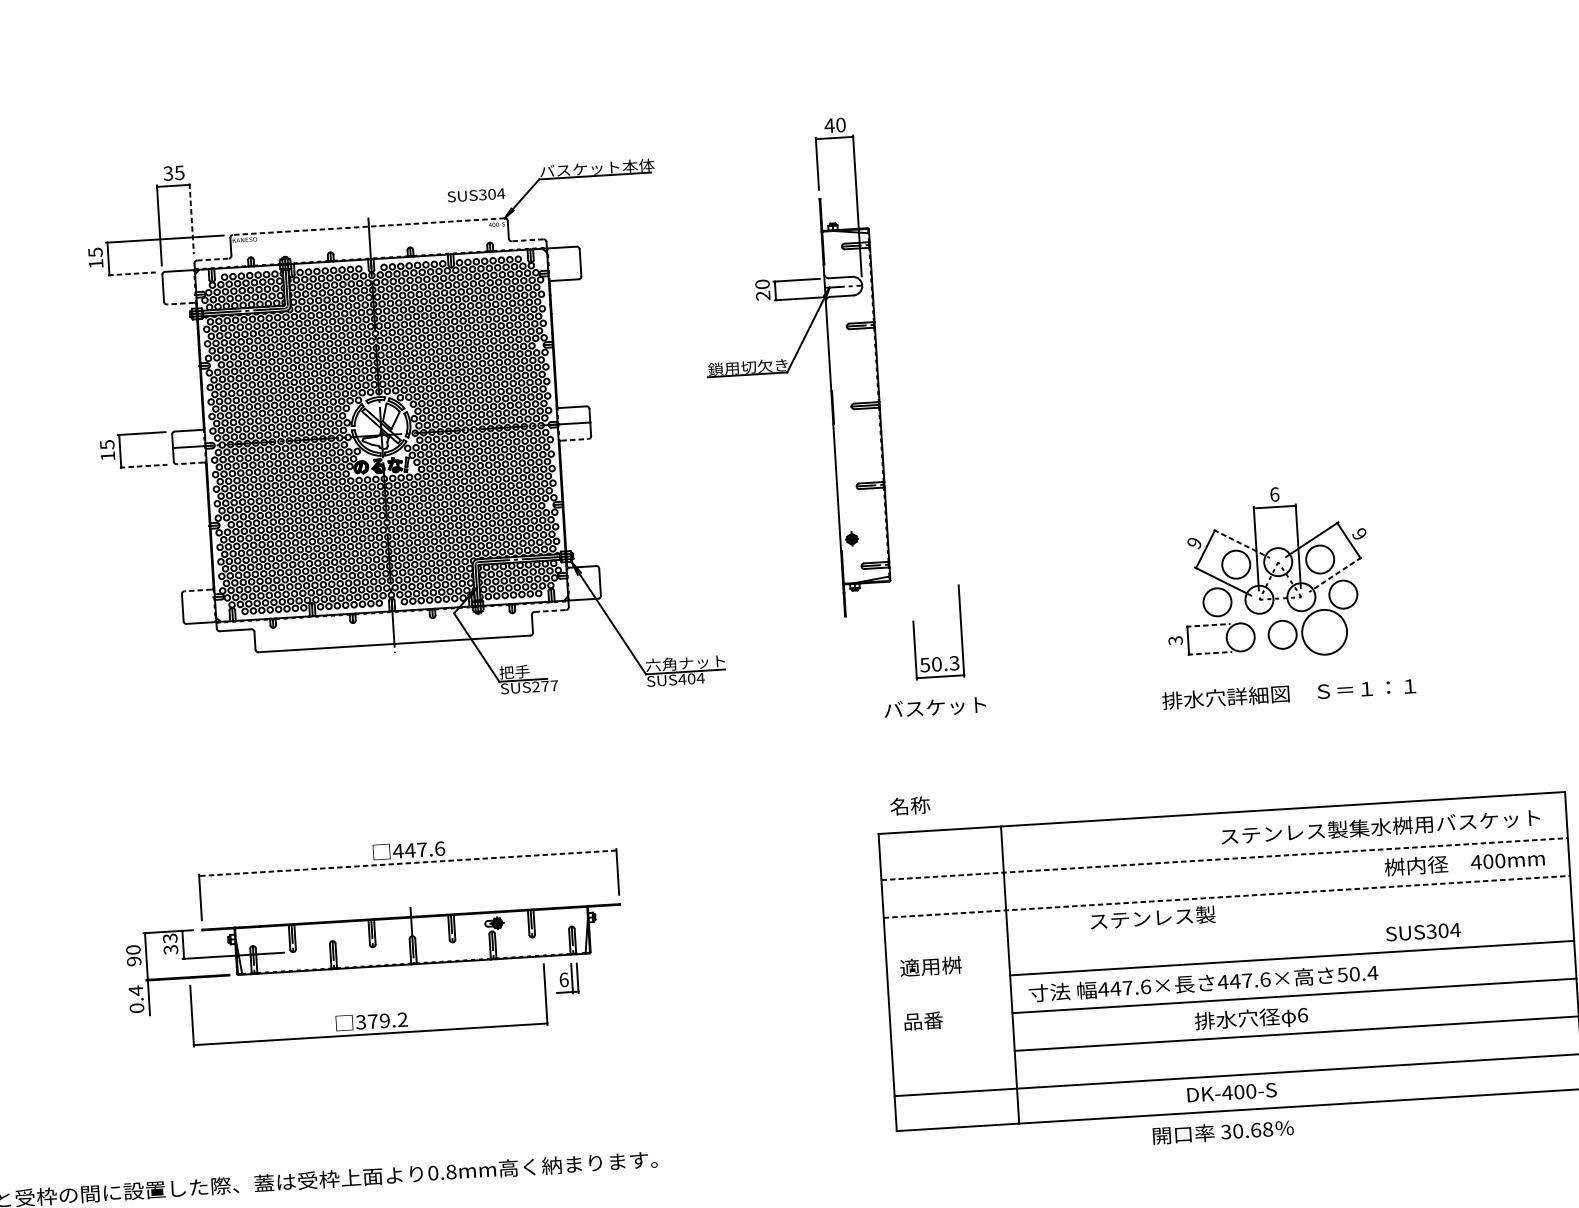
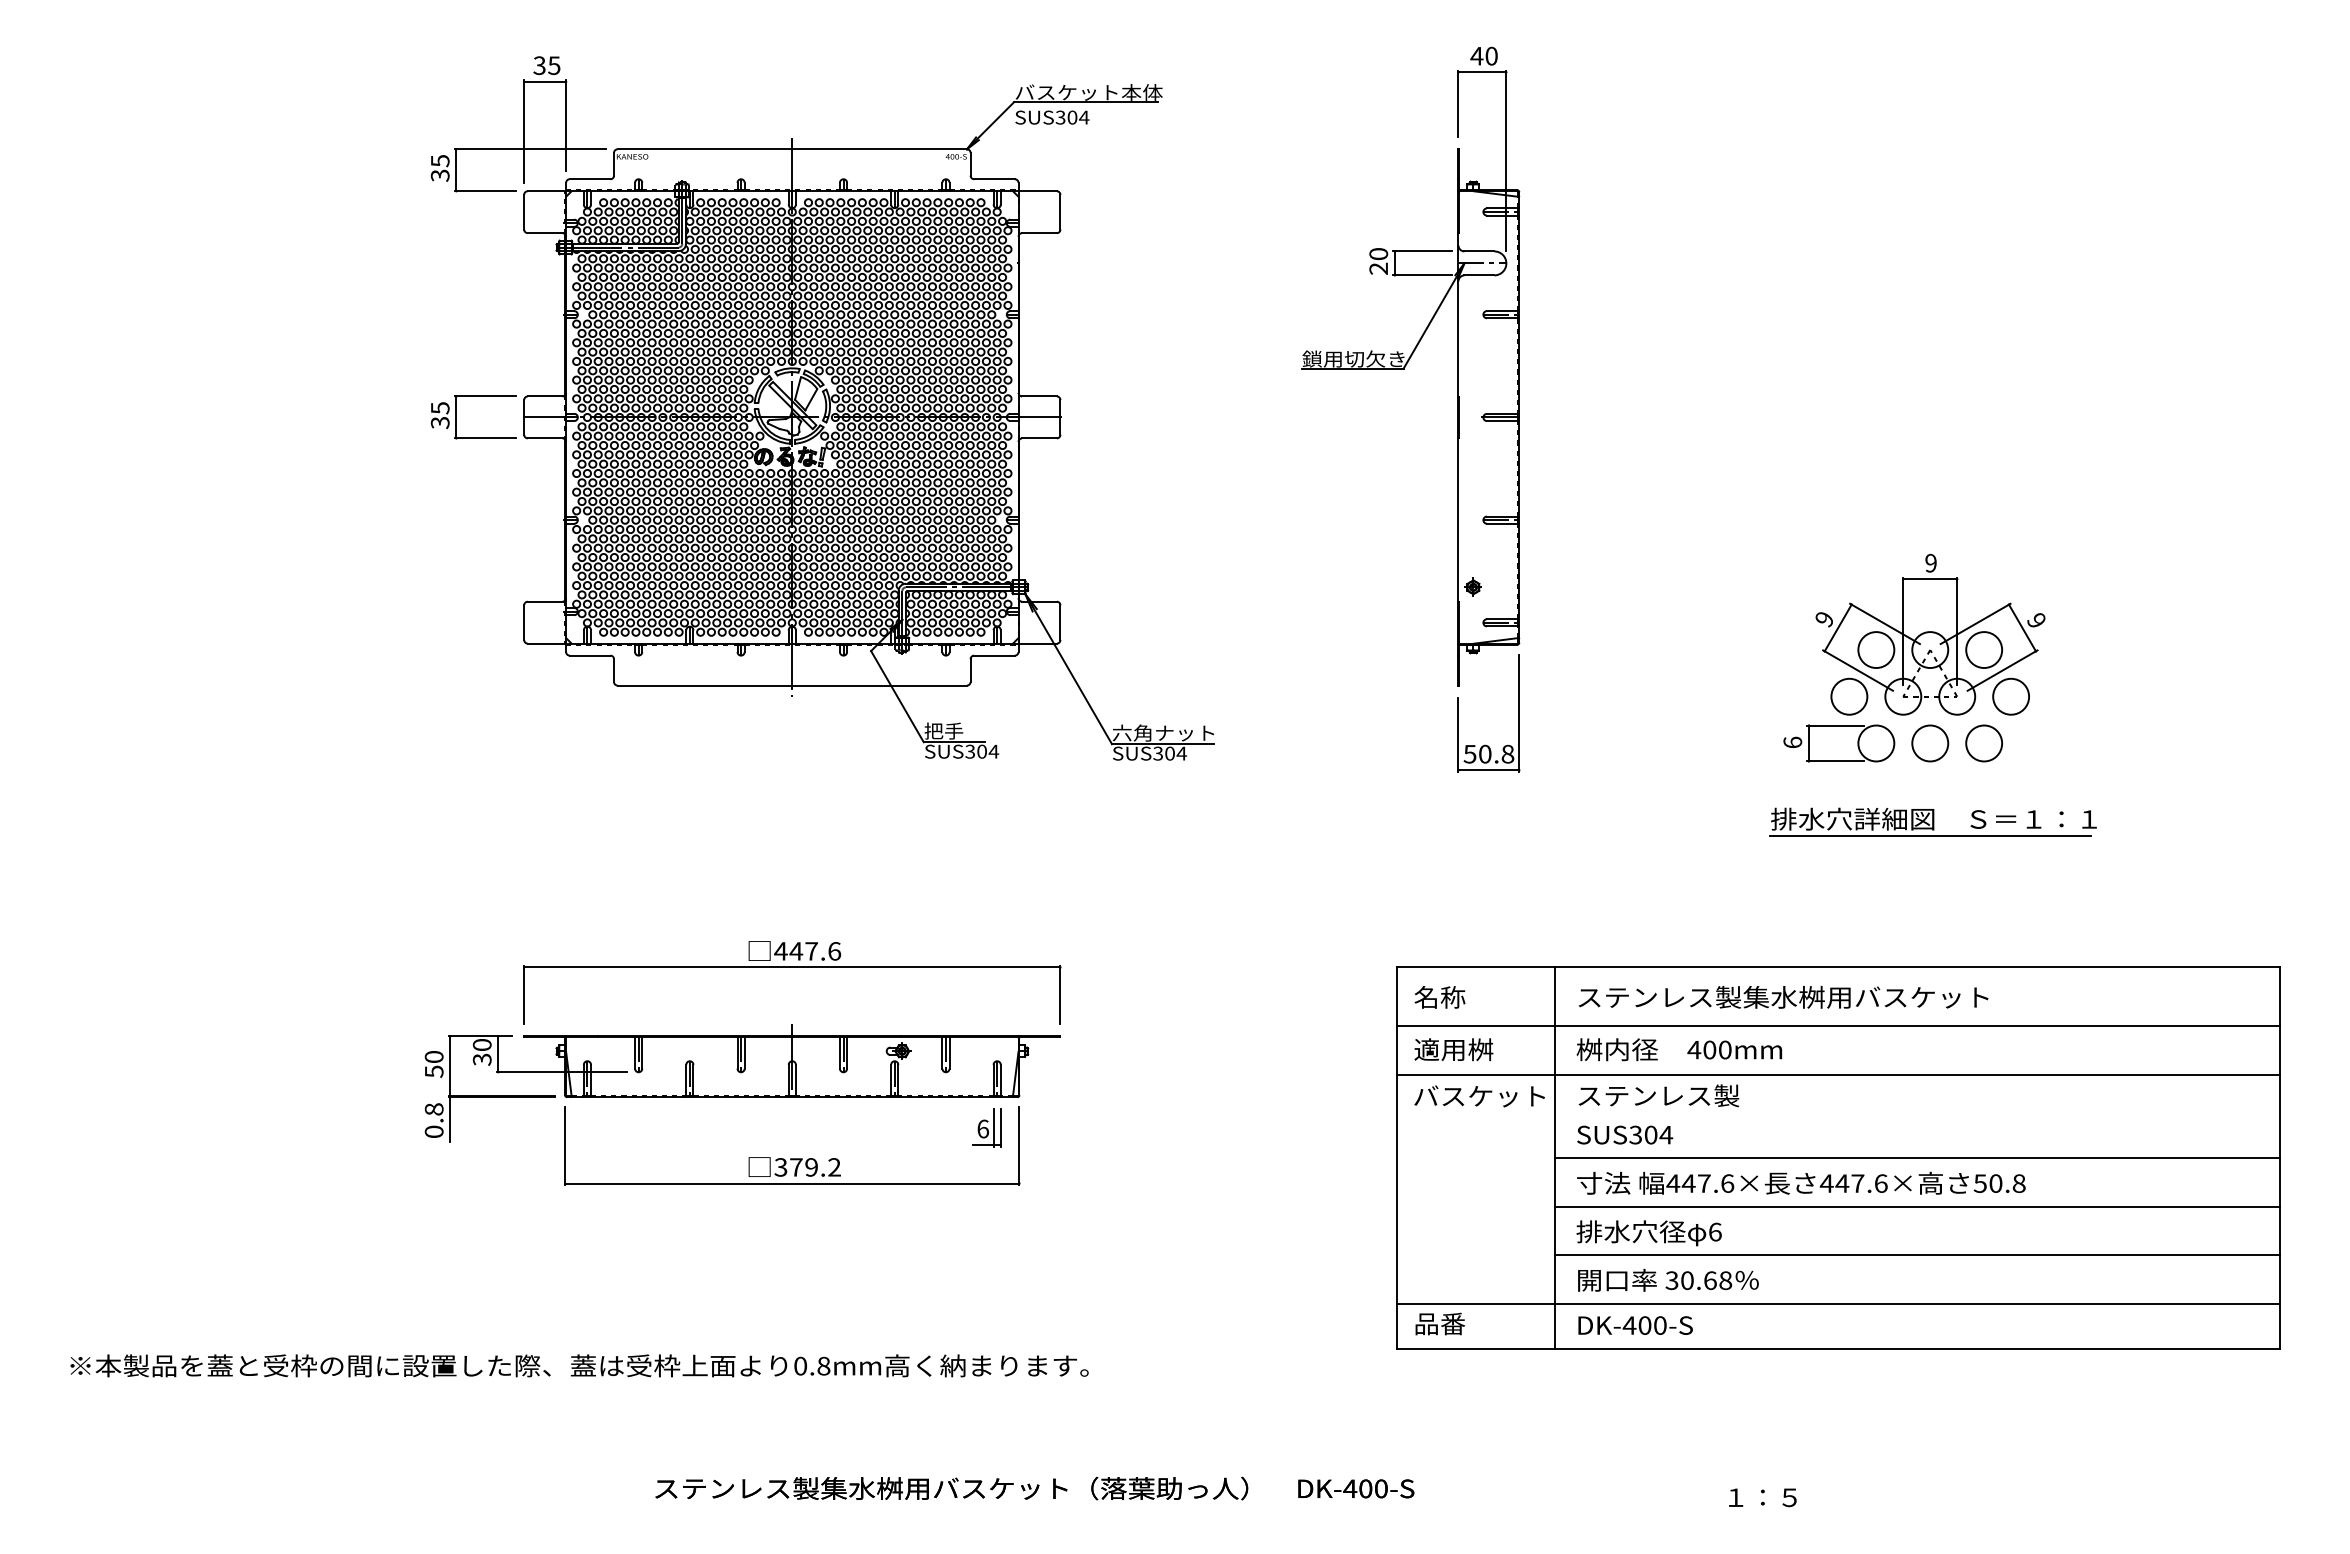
text: (476, 195) -> (1052, 117), moved
line: (192, 218) -> (566, 125), dashed -> solid
line: (369, 226) -> (792, 149), dashed -> solid
line: (527, 240) -> (994, 179), dashed -> solid
line: (213, 259) -> (590, 179), dashed -> solid
text: (95, 263) -> (439, 175), 15 -> 35
line: (132, 274) -> (485, 191), dashed -> solid
line: (180, 303) -> (544, 233), dashed -> solid
part: (792, 370) -> (1410, 366), moved
line: (575, 439) -> (1039, 438), dashed -> solid
text: (107, 456) -> (439, 423), 15 -> 35
line: (189, 463) -> (544, 438), dashed -> solid
line: (143, 466) -> (485, 438), dashed -> solid
text: (1274, 493) -> (1930, 562), 6 -> 9
line: (1242, 544) -> (1885, 624), dashed -> solid
line: (1335, 574) -> (2002, 670), dashed -> solid
line: (197, 590) -> (544, 601), dashed -> solid
line: (551, 610) -> (995, 655), dashed -> solid
line: (1208, 625) -> (1835, 725), dashed -> solid
circle: (1324, 632) -> (1984, 743), size x0.62
text: (1175, 640) -> (1792, 742), 3 -> 6
line: (1209, 653) -> (1835, 761), dashed -> solid
text: (954, 662) -> (1507, 753), 50.3 -> 50.8
text: (681, 679) -> (1157, 753), SUS404 -> SUS304
text: (545, 686) -> (982, 751), SUS277 -> SUS304
line: (1287, 706) -> (1930, 835), added
text: (935, 707) -> (1479, 1096), moved
text: (909, 806) -> (1439, 997), moved
text: (1380, 827) -> (1783, 997), moved
line: (1224, 859) -> (1838, 1026), dashed -> solid
text: (1464, 862) -> (1679, 1049), moved
line: (407, 863) -> (791, 967), dashed -> solid
line: (1227, 896) -> (1838, 1074), dashed -> solid
text: (1152, 917) -> (1658, 1095), moved
text: (1423, 931) -> (1625, 1134), moved
text: (170, 938) -> (482, 1045), 33 -> 30
text: (133, 961) -> (433, 1071), 90 -> 50
text: (930, 966) -> (1453, 1049), moved
text: (1373, 972) -> (2019, 1183), 50.4 -> 50.8
text: (135, 990) -> (433, 1109), 0.4 -> 0.8
part: (369, 1014) -> (792, 1158), moved
text: (1250, 1019) -> (1648, 1233), moved
text: (923, 1020) -> (1440, 1323), moved
text: (1231, 1092) -> (1635, 1325), moved
text: (1223, 1132) -> (1668, 1280), moved

